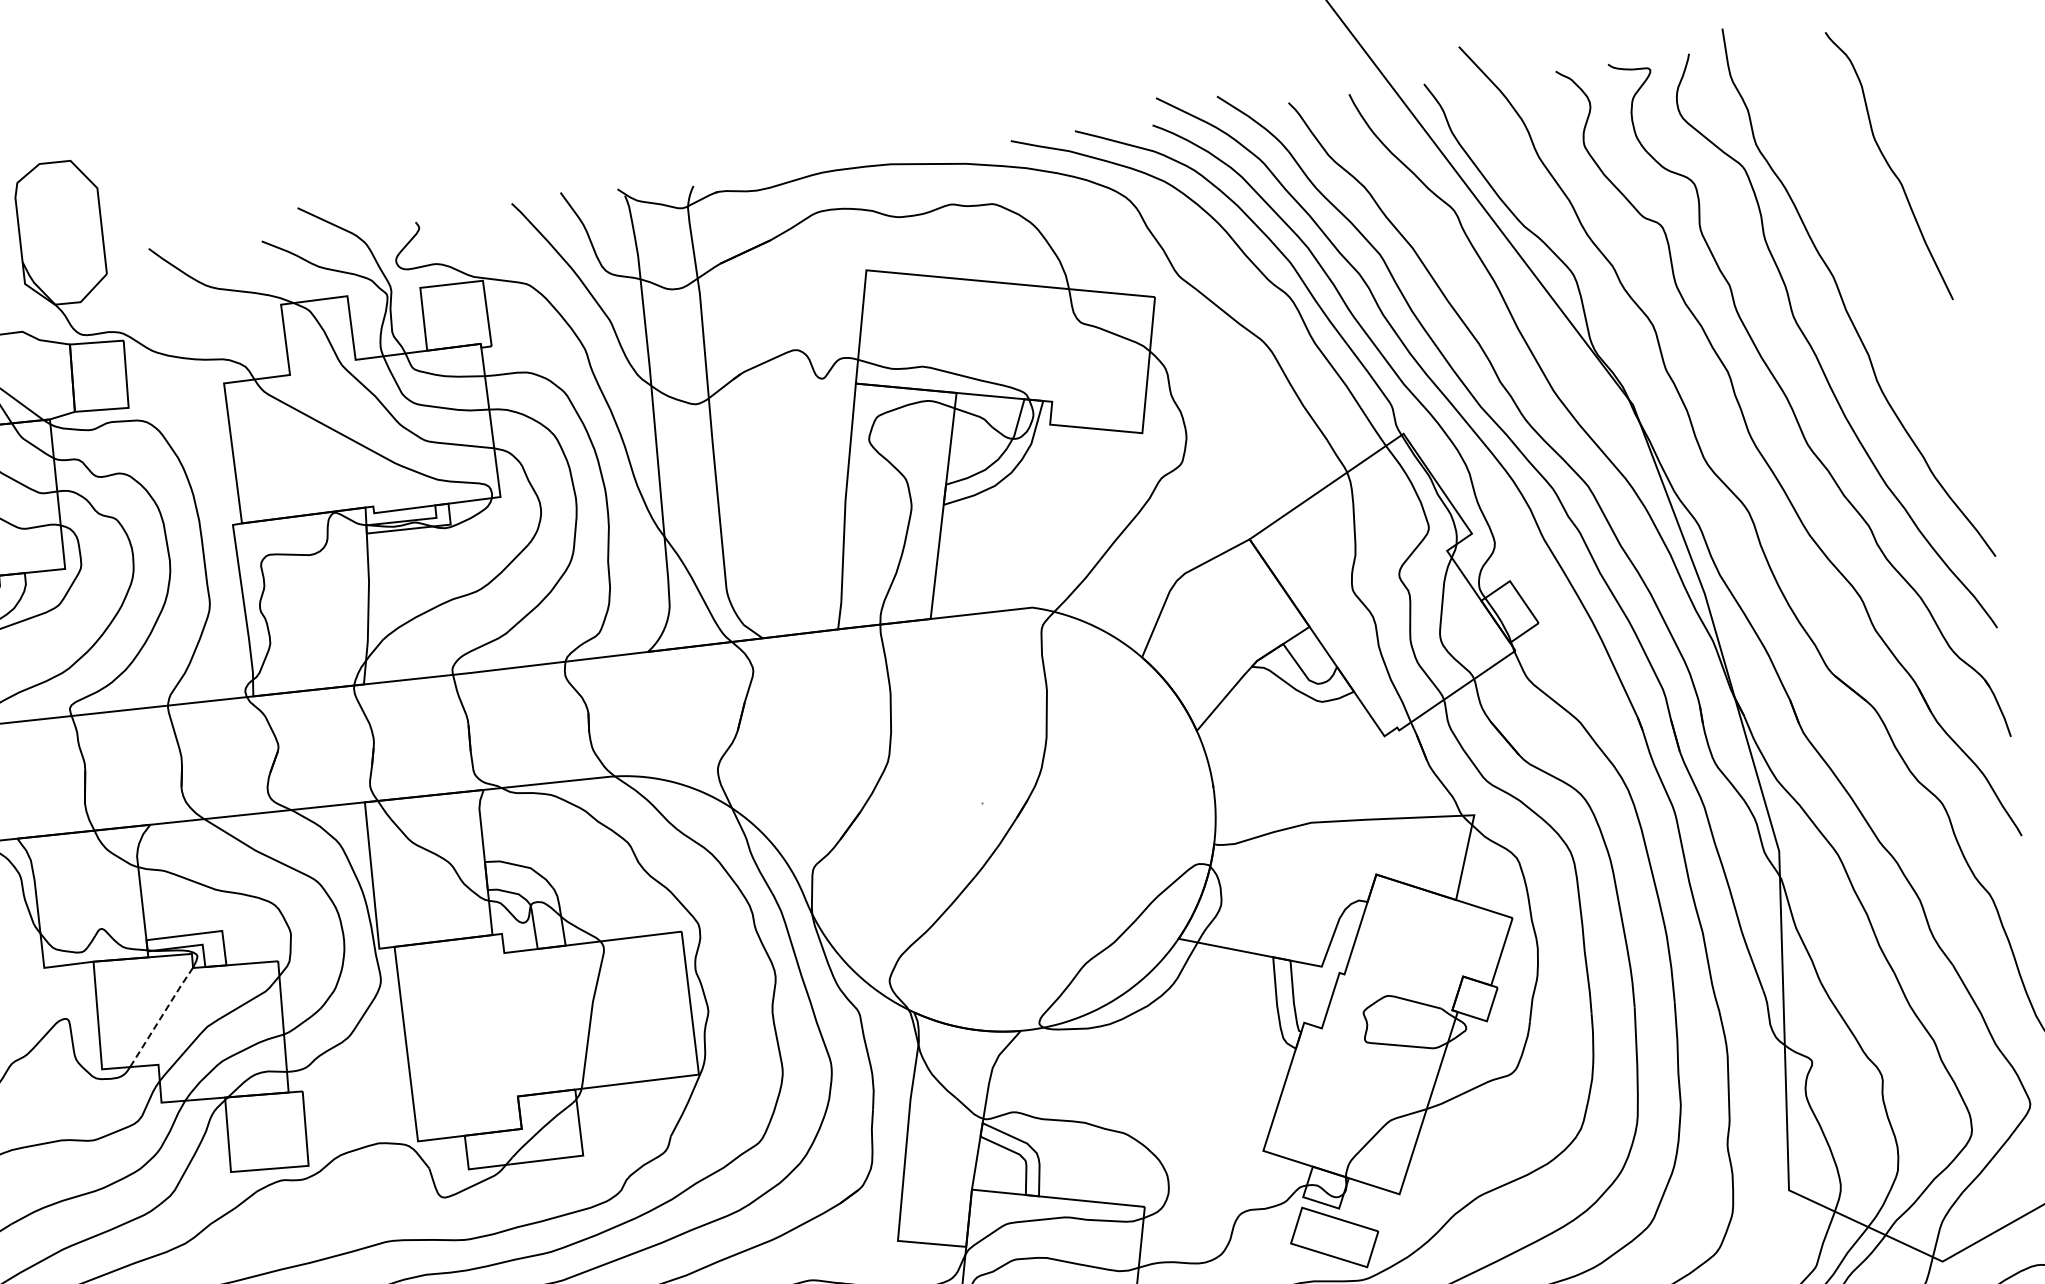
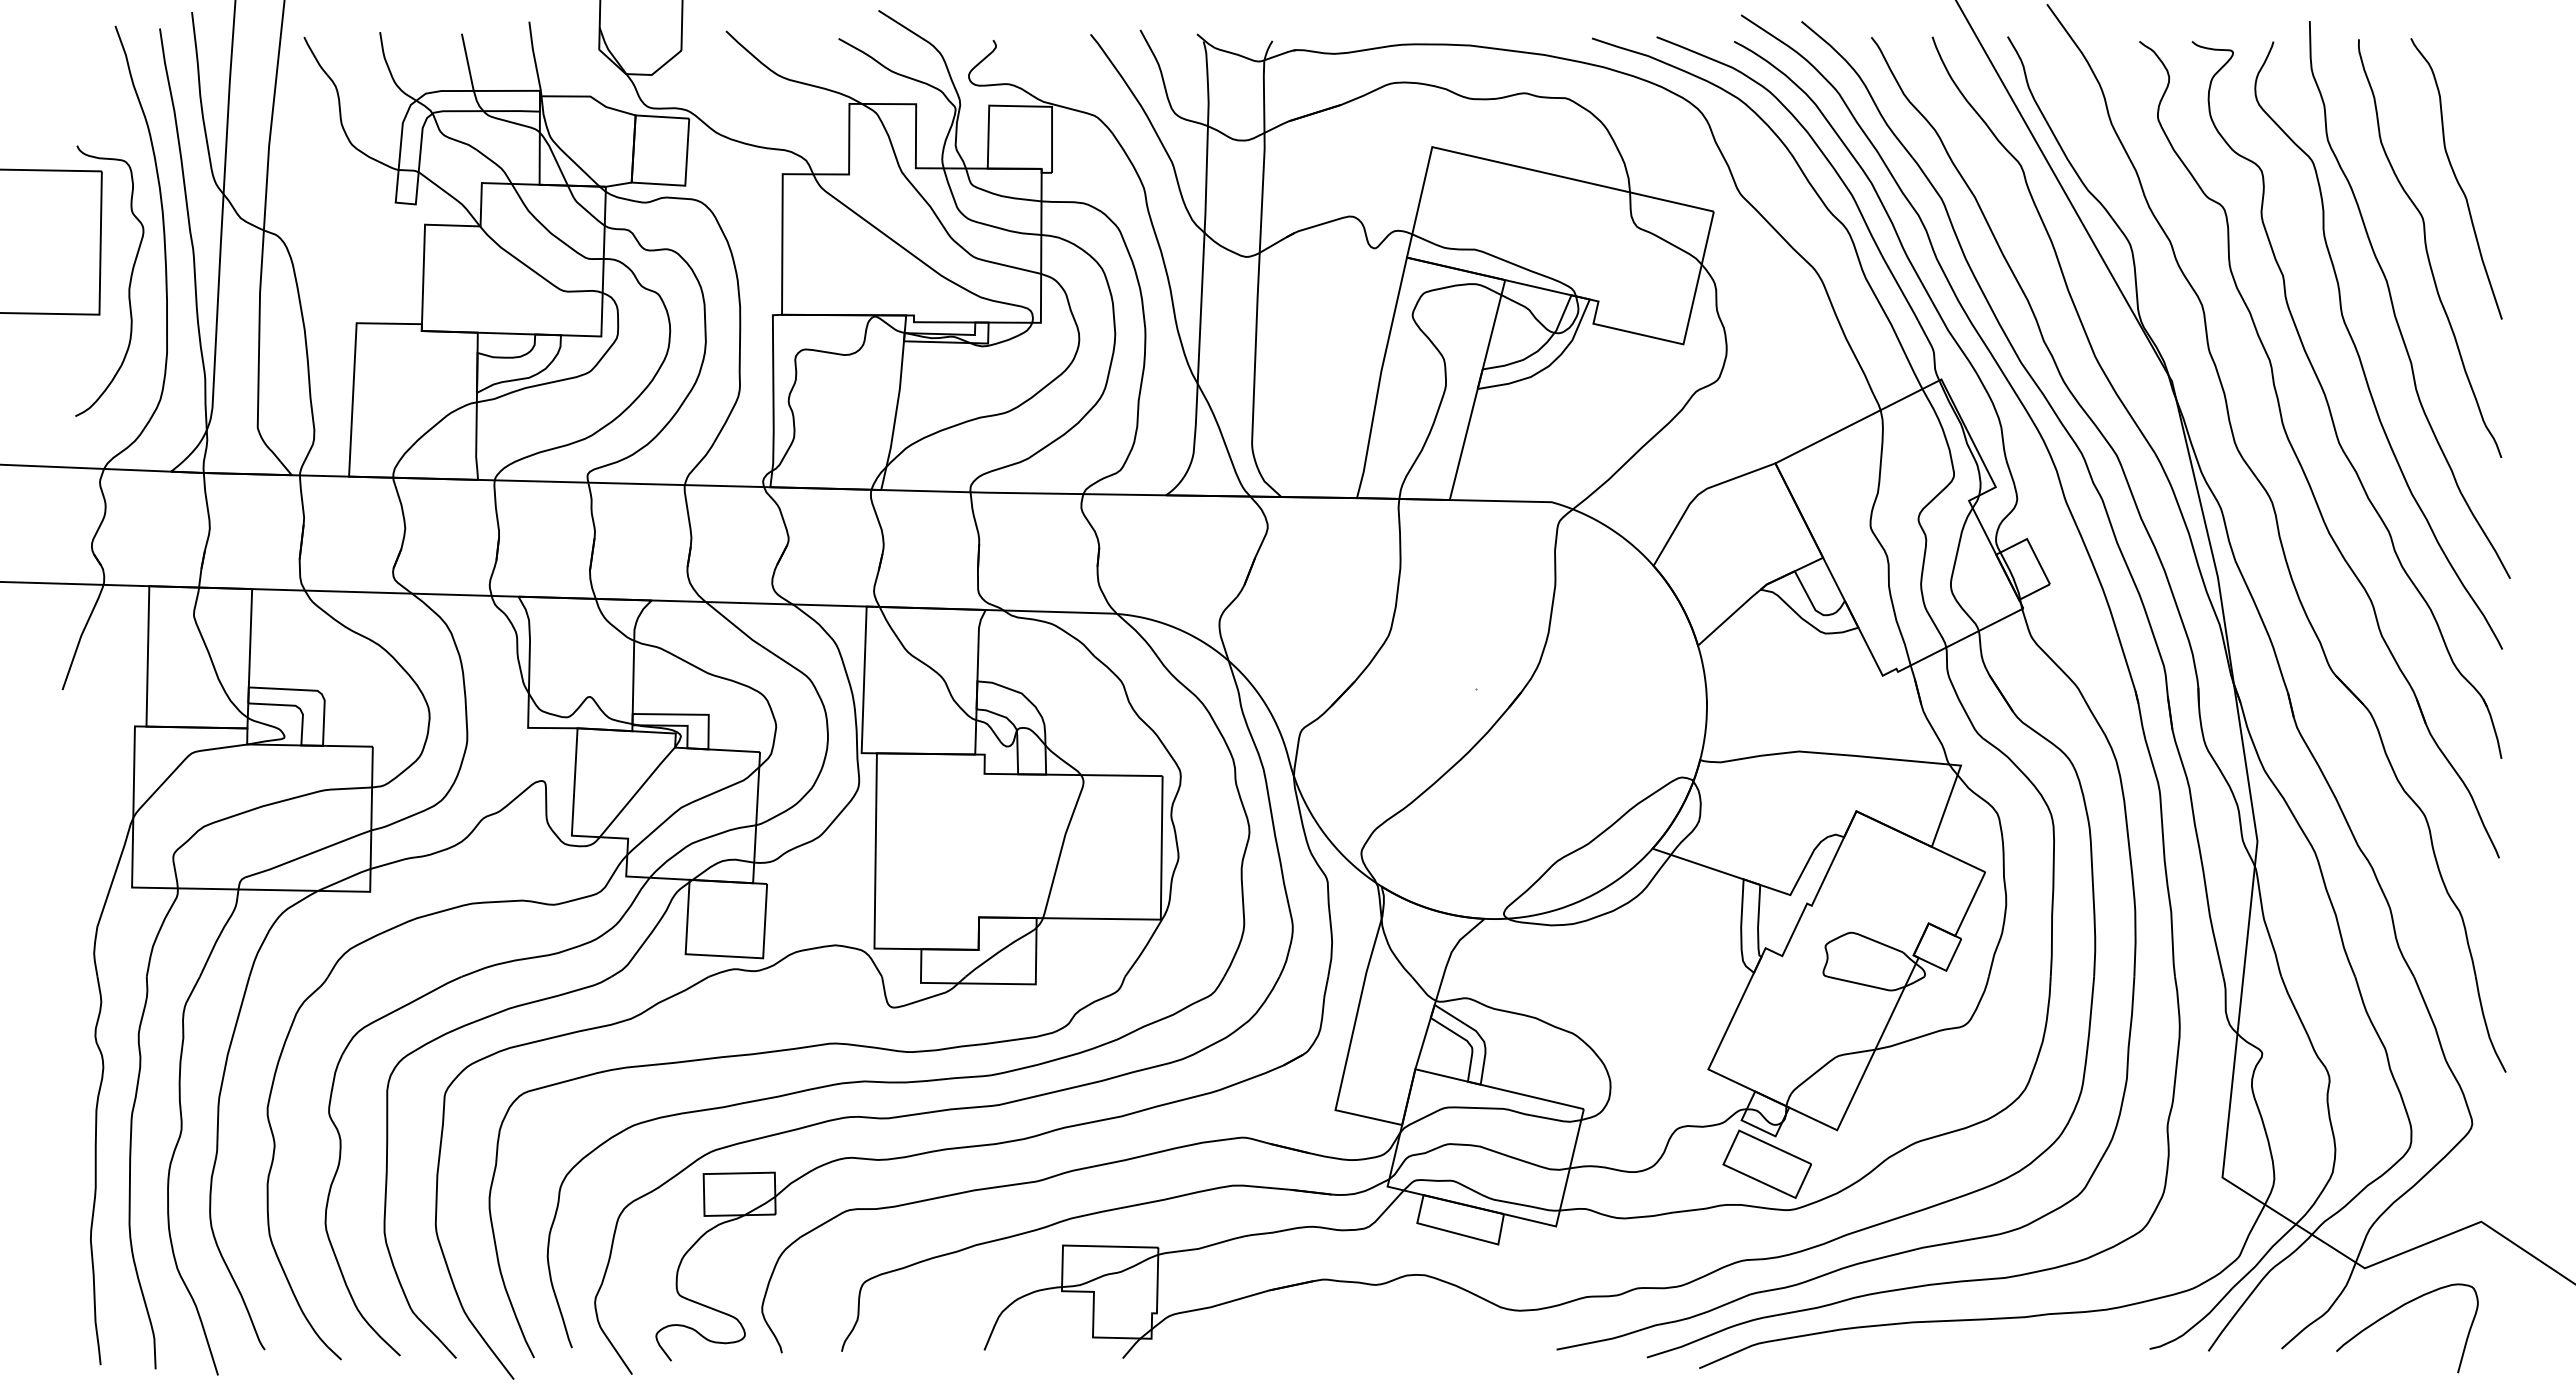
curve: (1869, 239) -> (2427, 248), added
line: (161, 1017) -> (637, 792), dashed -> solid

